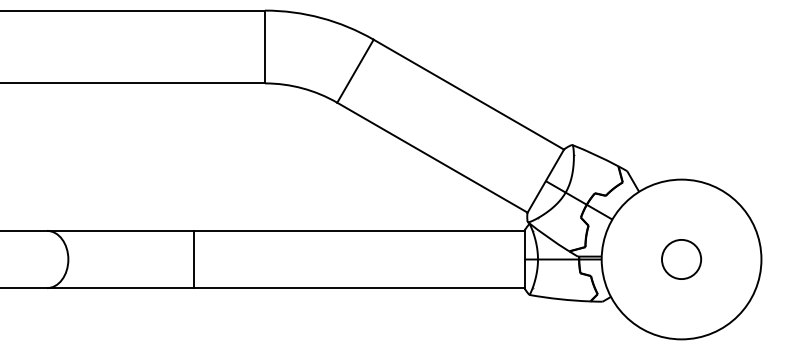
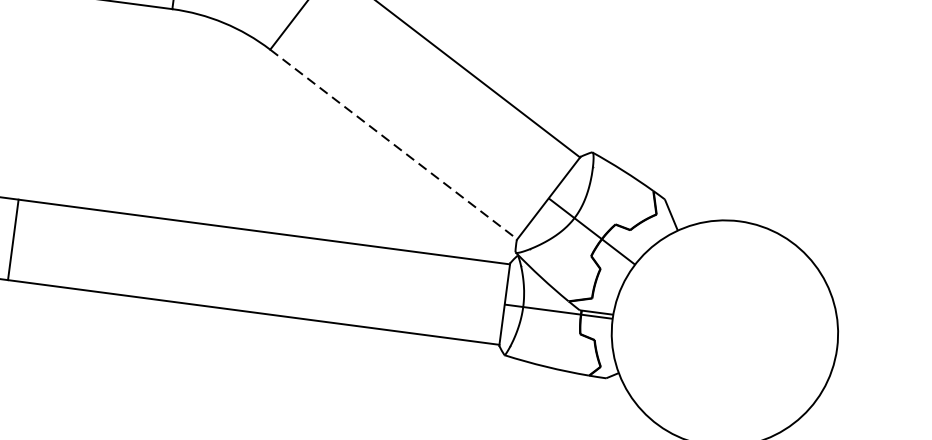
line: (432, 157) -> (393, 144), solid -> dashed
line: (194, 259) -> (13, 239), moved
circle: (681, 259) -> (724, 333), removed

